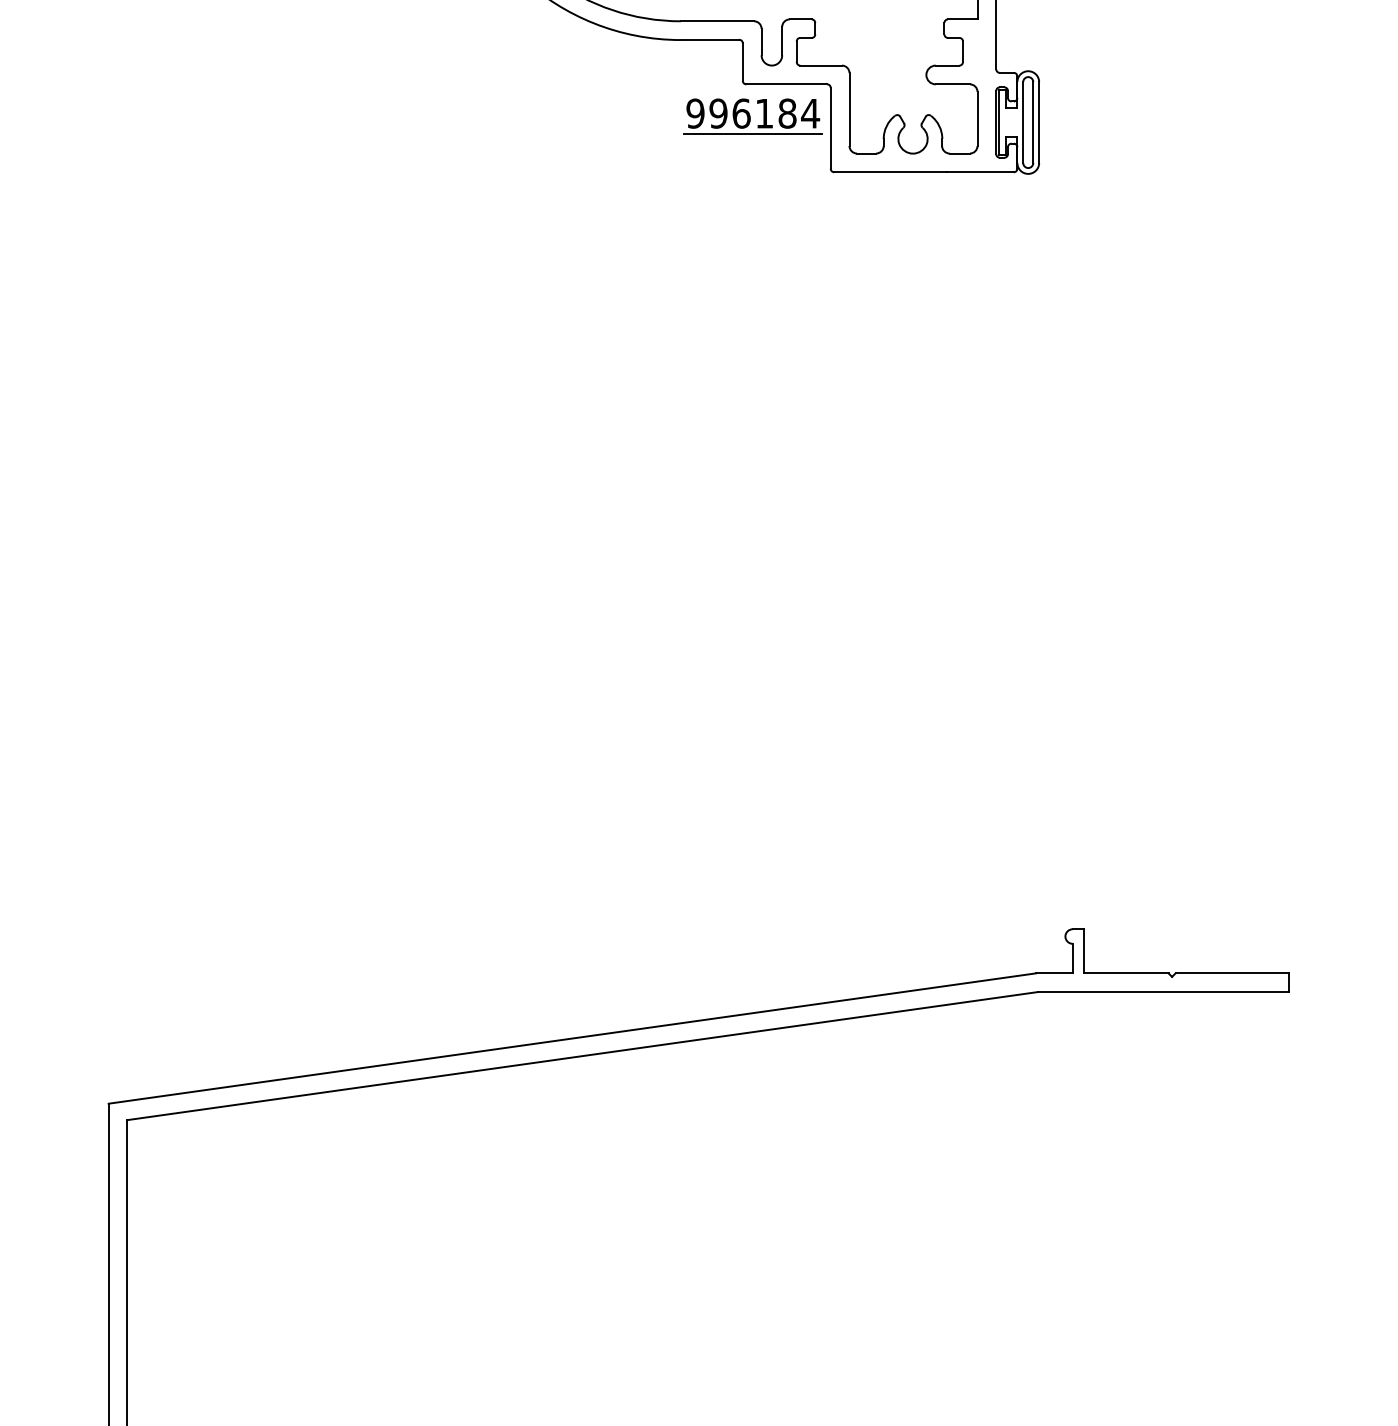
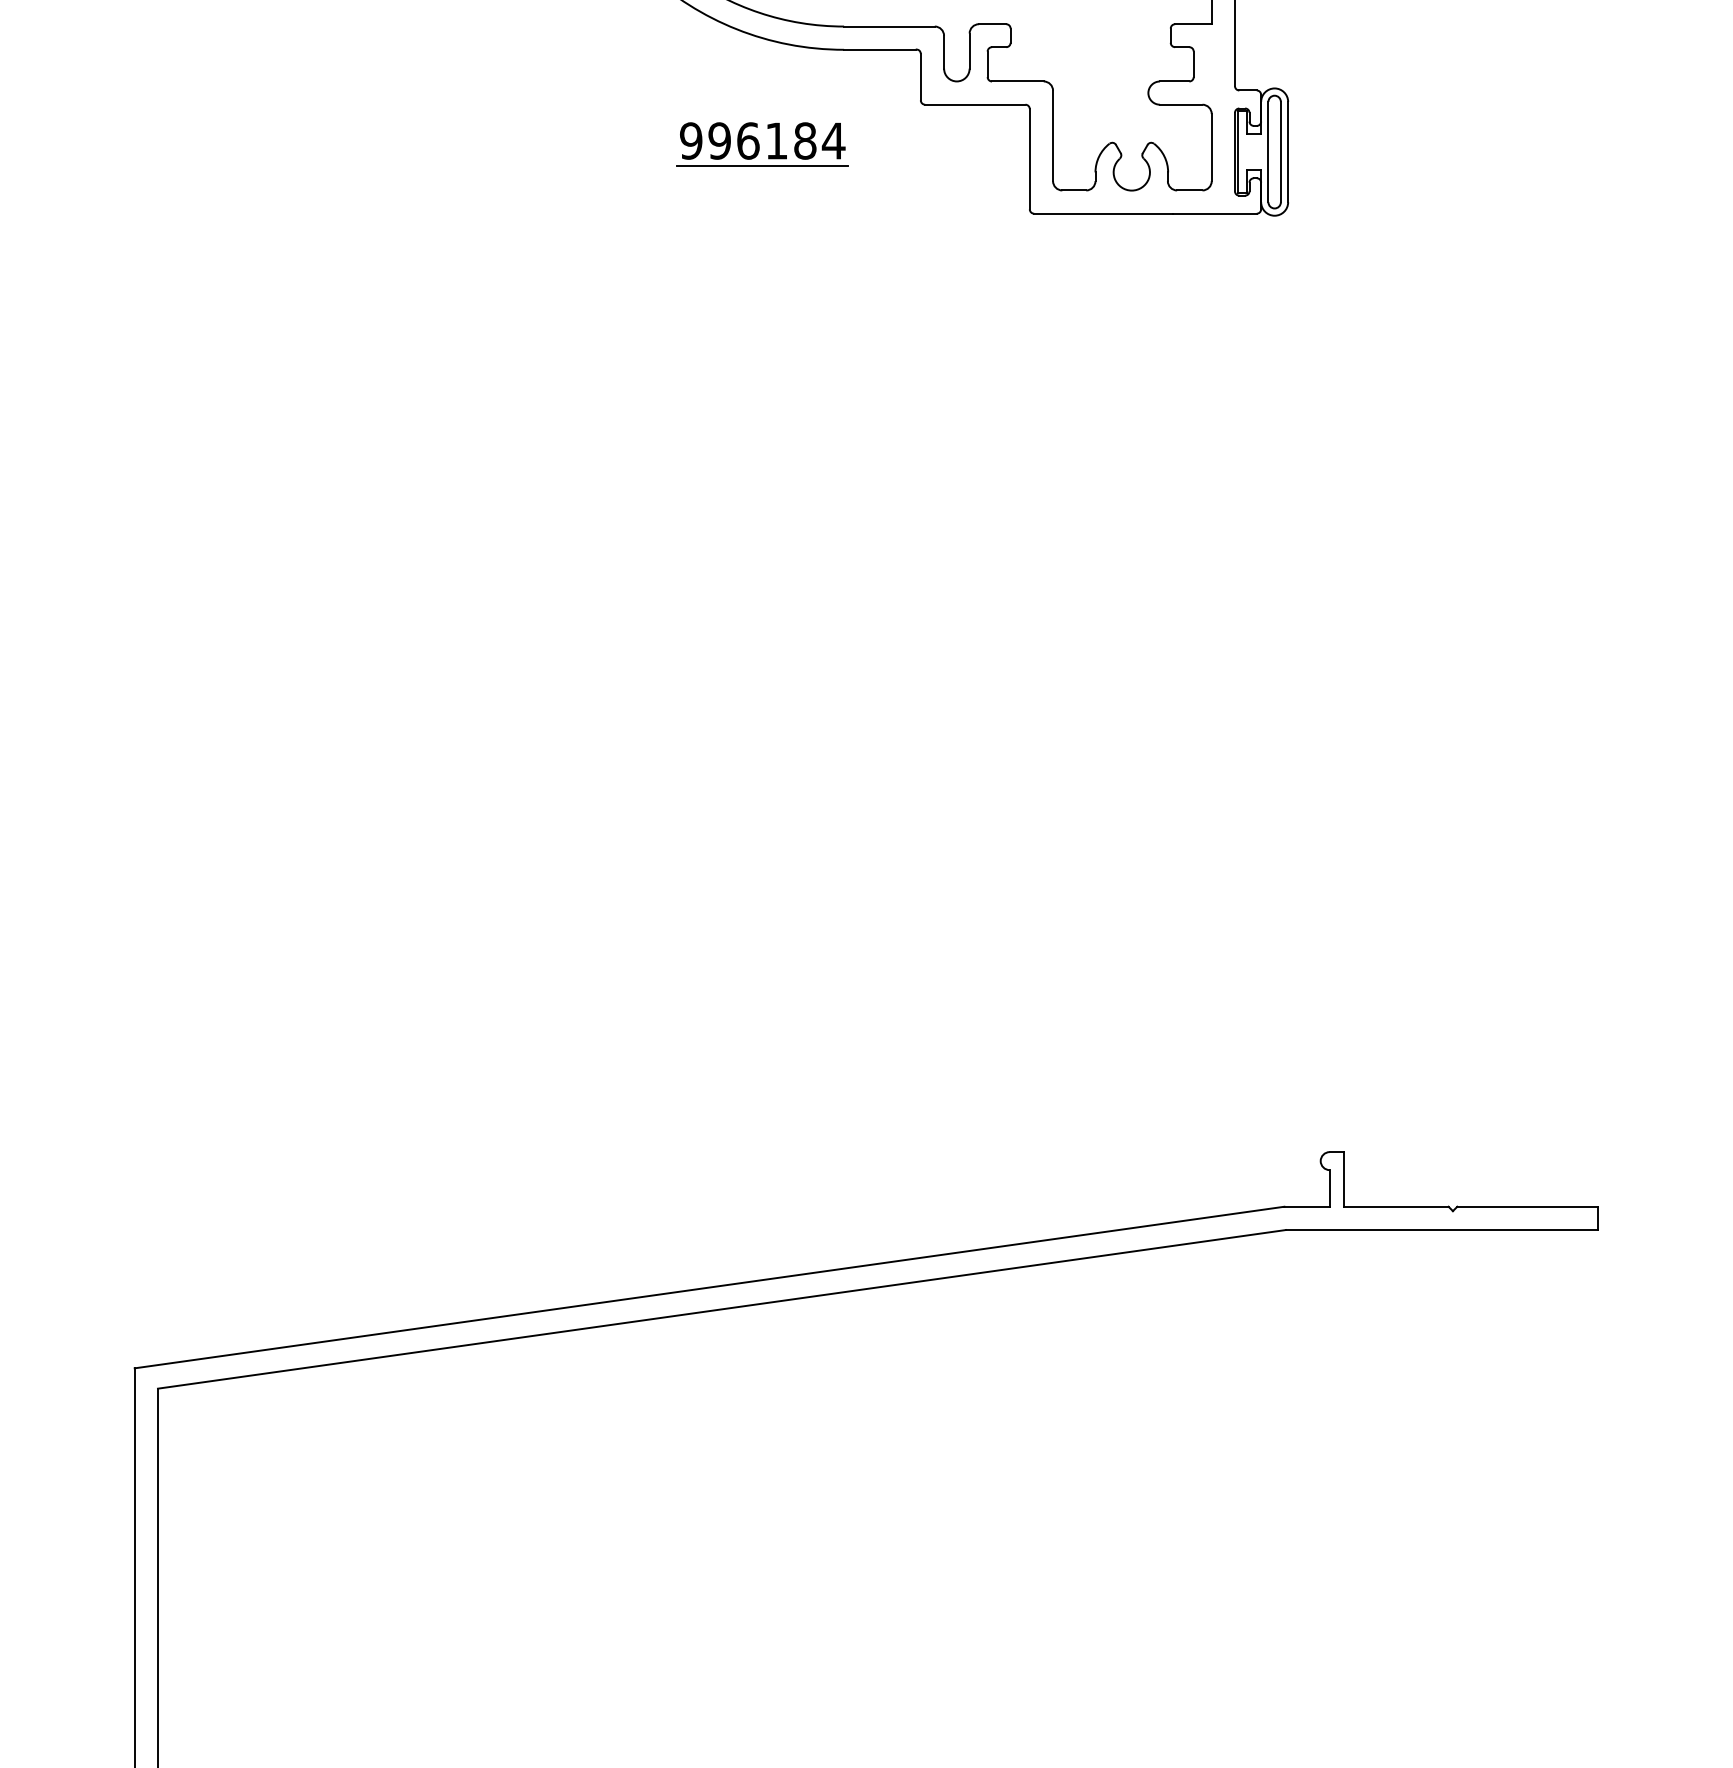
part: (753, 116) -> (762, 144), moved

